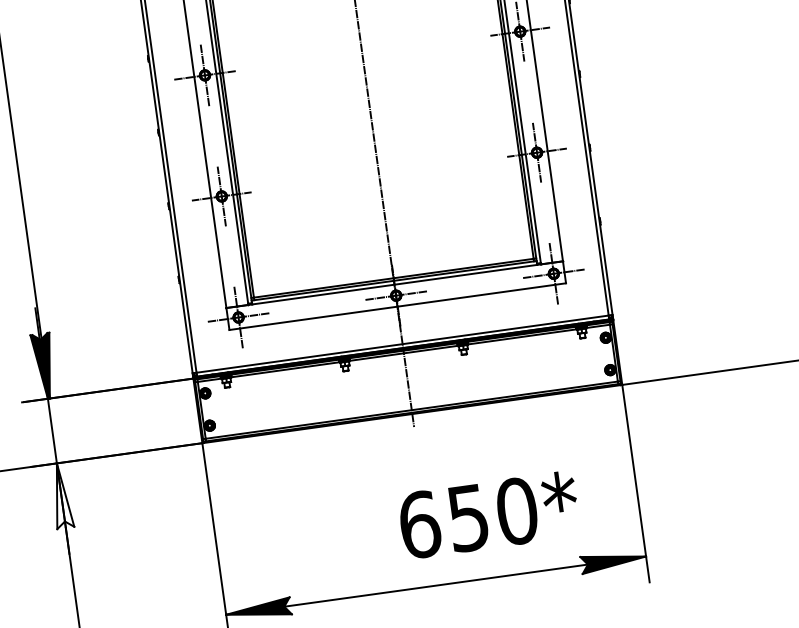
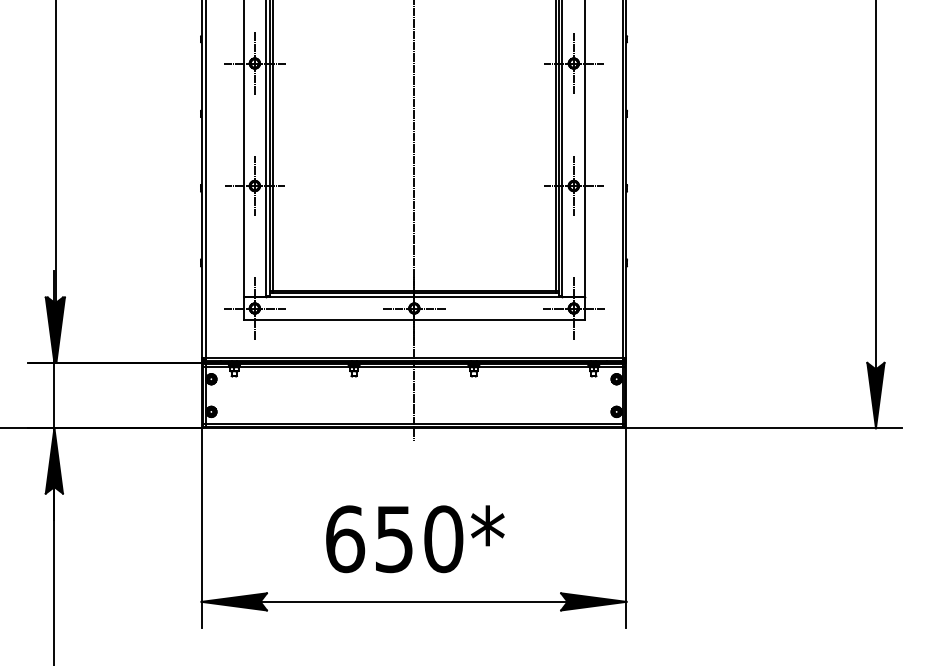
fill: (60, 495) -> (53, 460), added
text: (489, 515) -> (415, 539), moved

